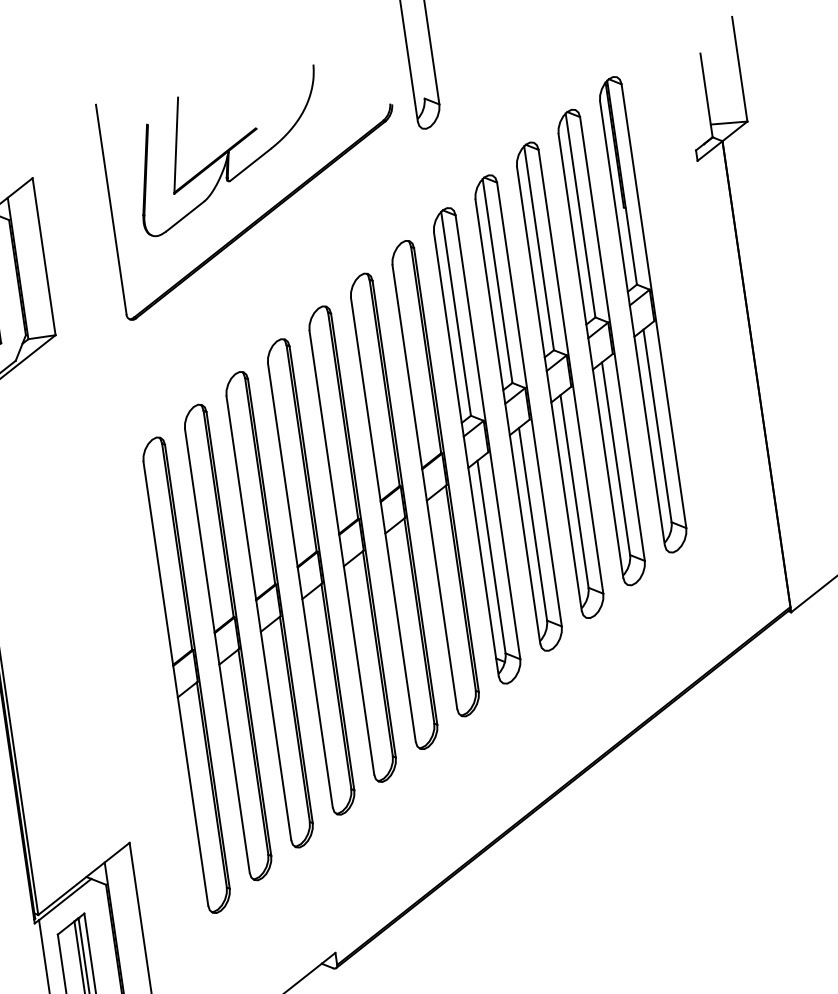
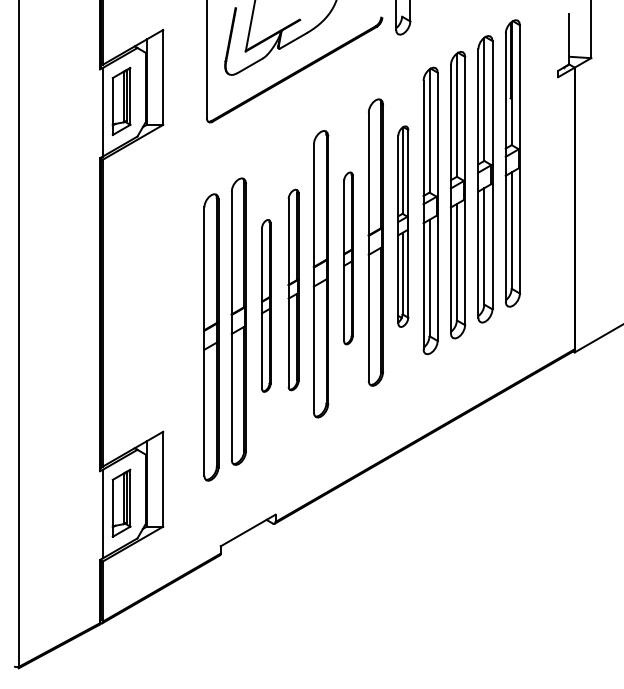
part: (477, 445) -> (403, 226), size x0.7
part: (394, 511) -> (348, 258), size x0.6
part: (310, 576) -> (293, 289), size x0.7
part: (269, 609) -> (266, 305), size x0.6

